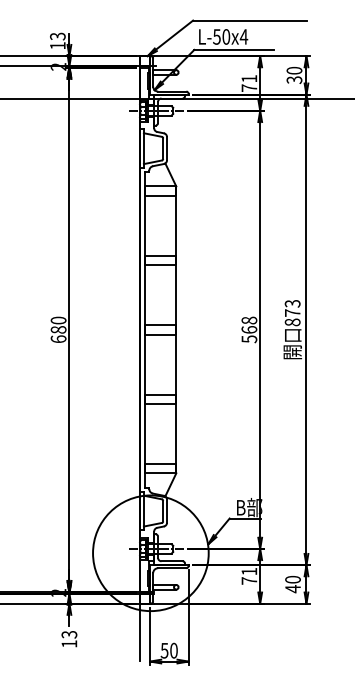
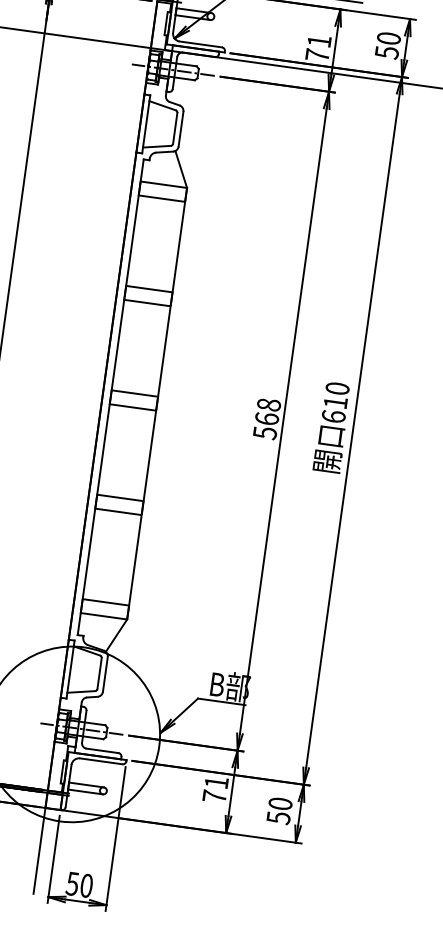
text: (293, 79) -> (385, 51), 30 -> 50
text: (292, 312) -> (335, 401), 873 -> 610
text: (292, 589) -> (277, 818), 40 -> 50

